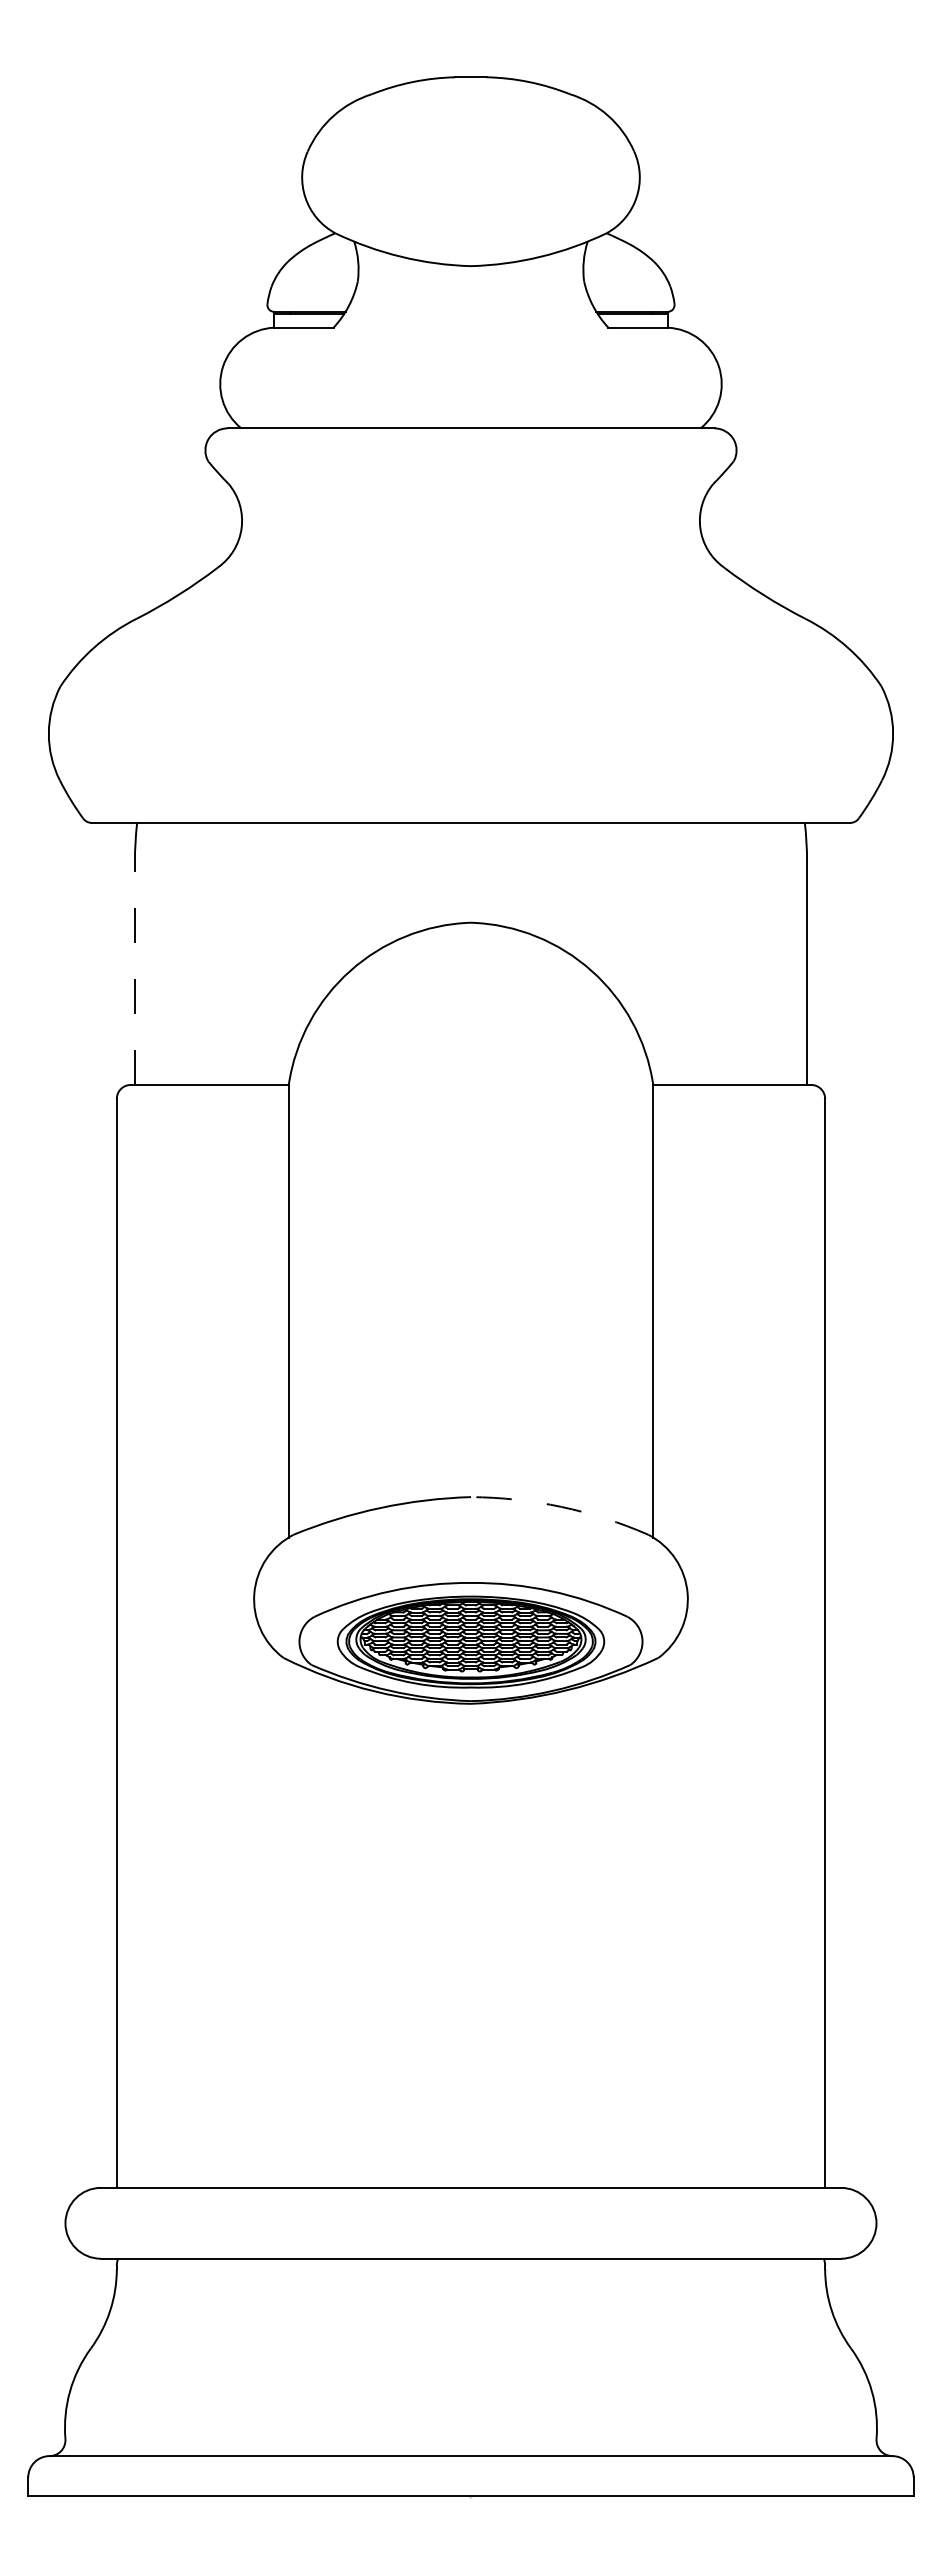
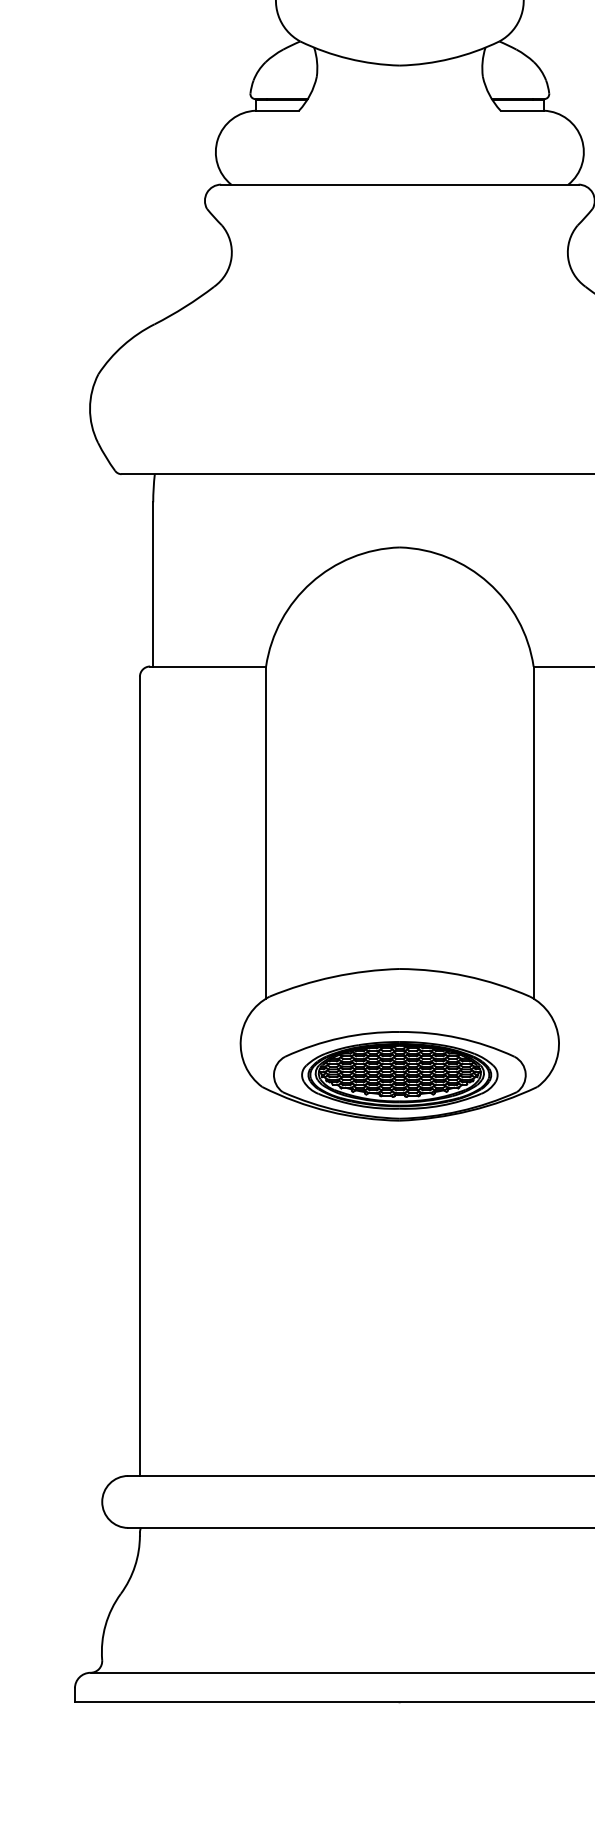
line: (134, 973) -> (152, 584), dashed -> solid
arc: (561, 1506) -> (466, 975), dashed -> solid

